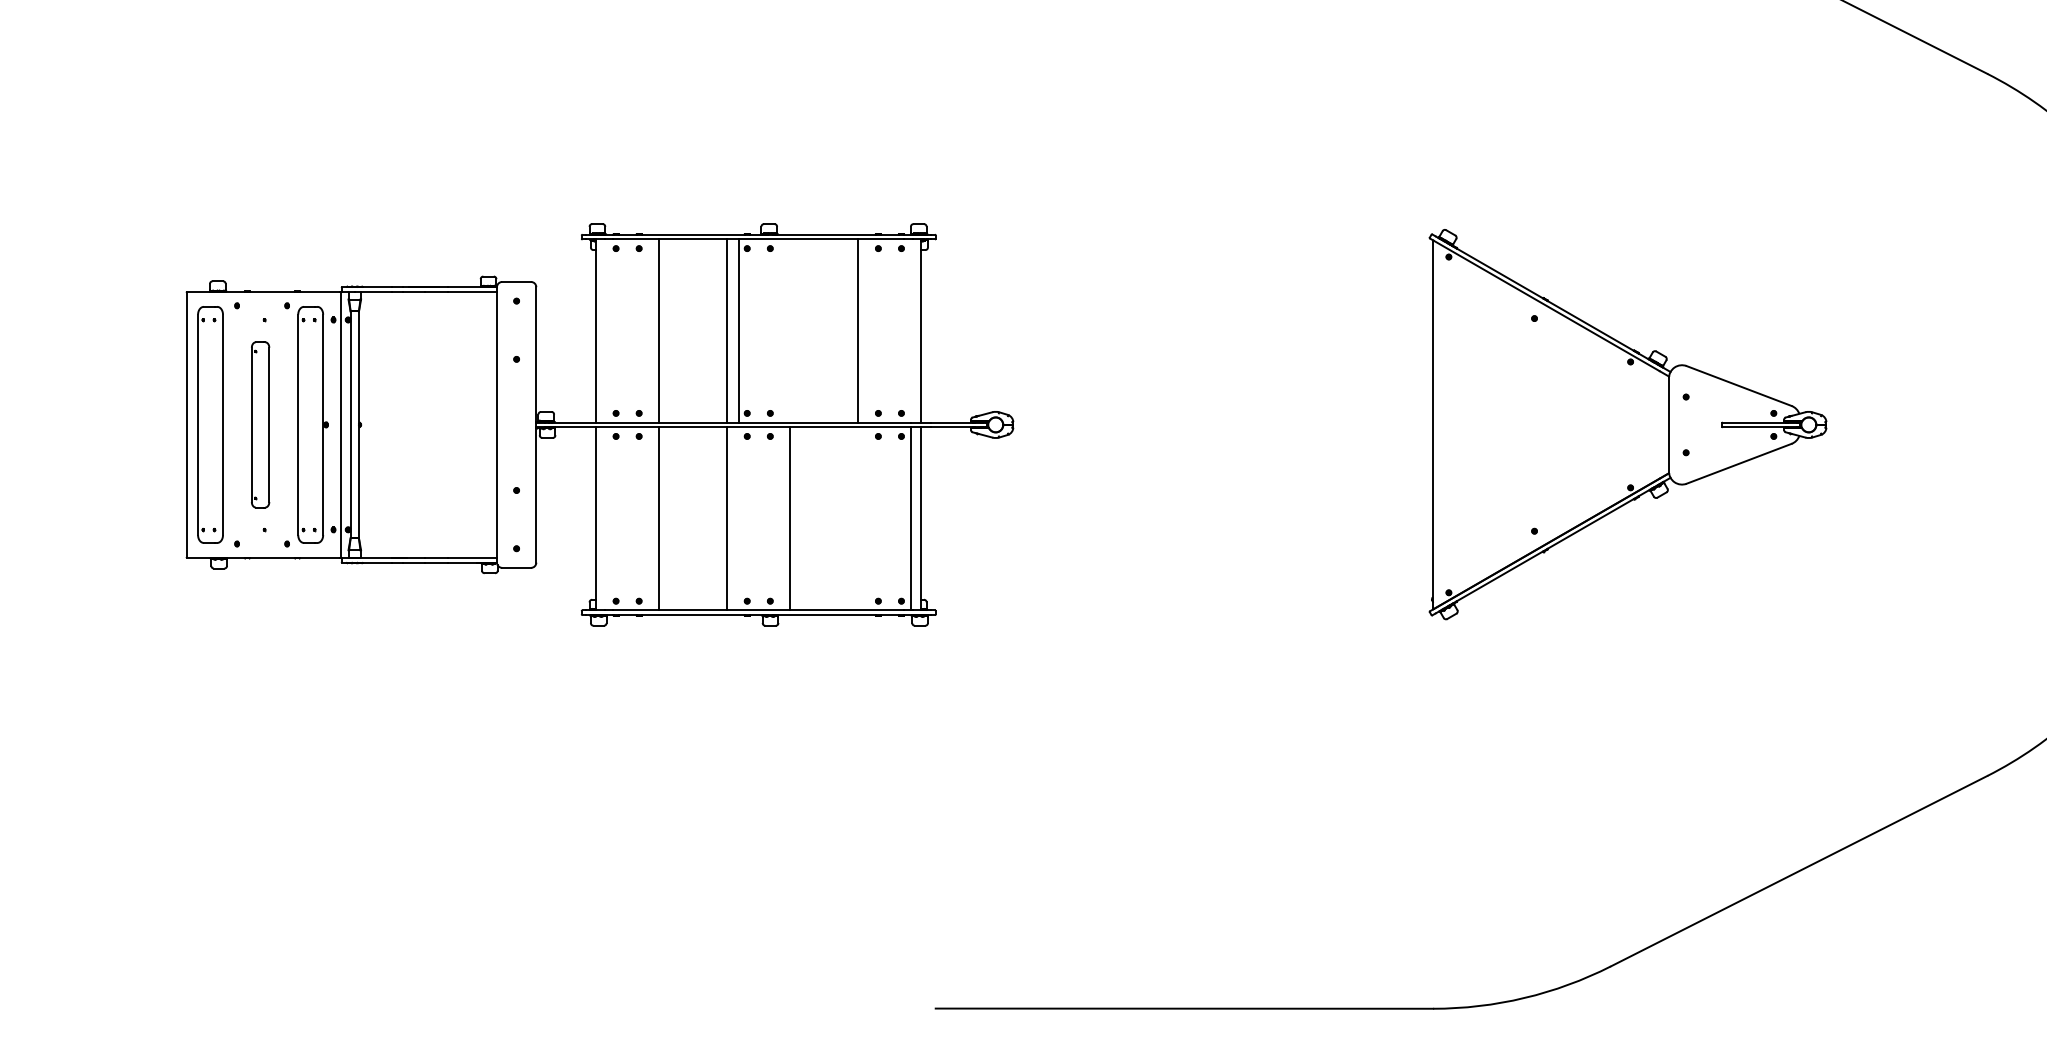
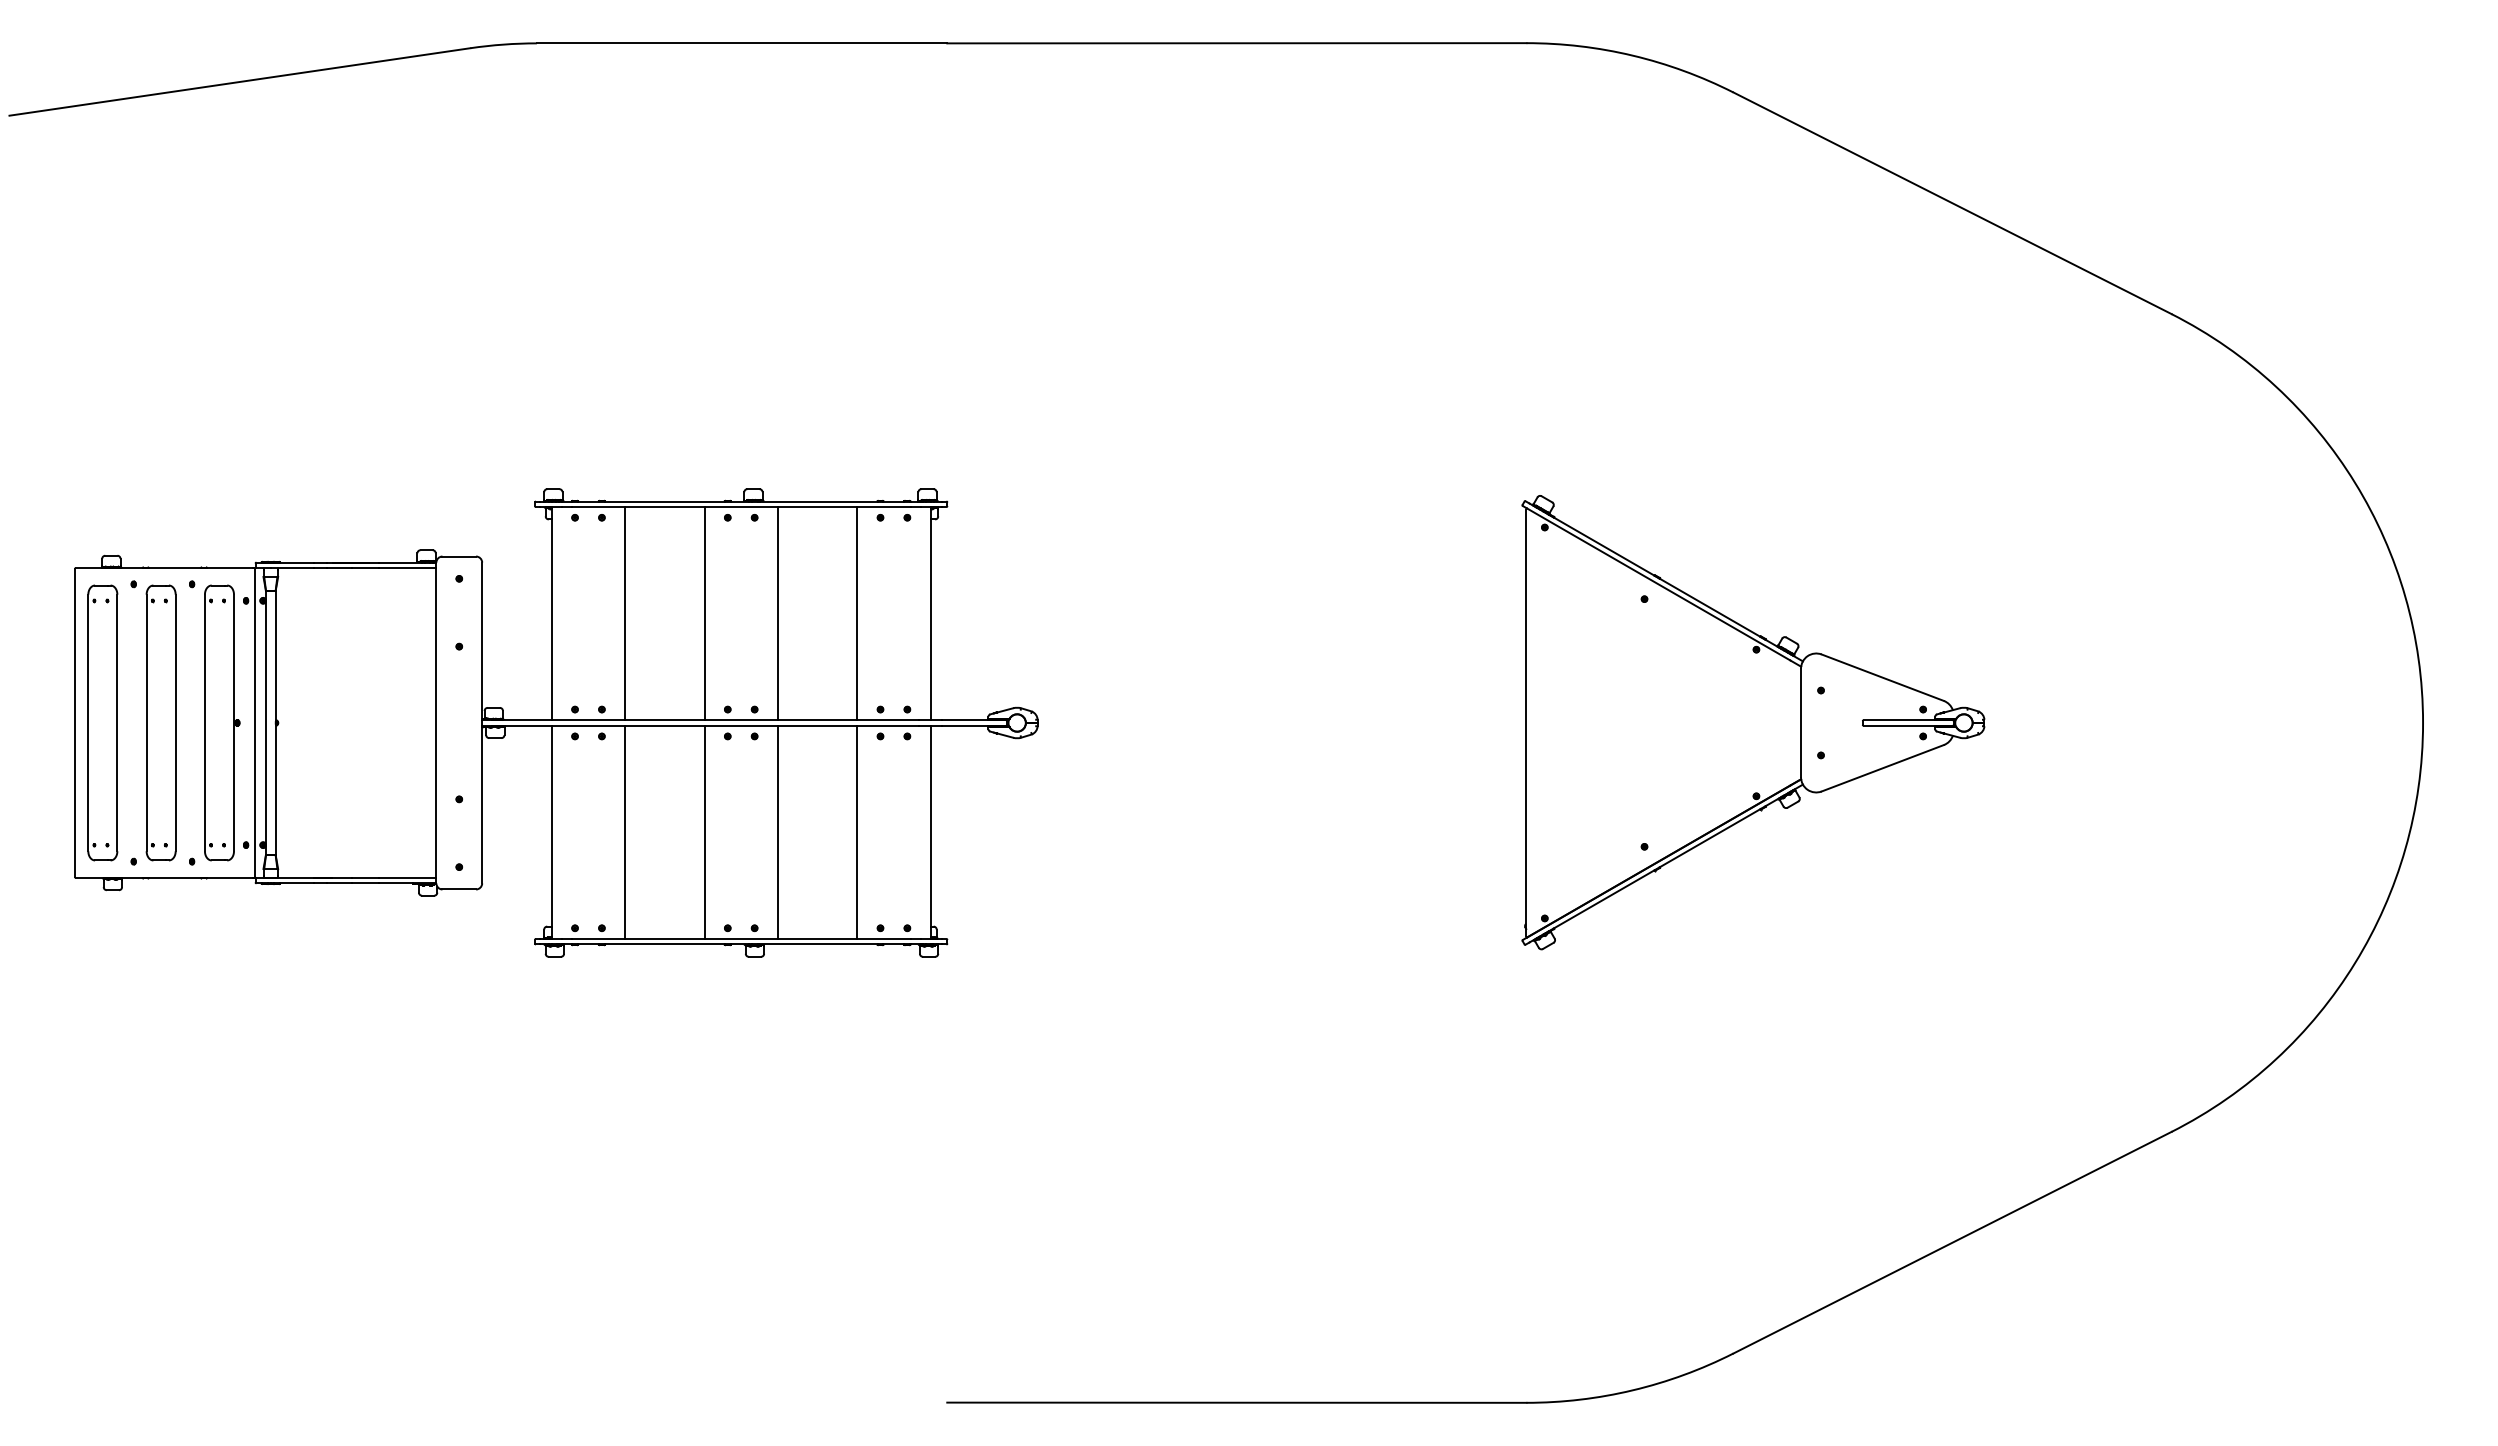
line: (738, 330) -> (777, 613), moved
part: (260, 424) -> (160, 722), size x1.43
line: (911, 518) -> (857, 831), moved

